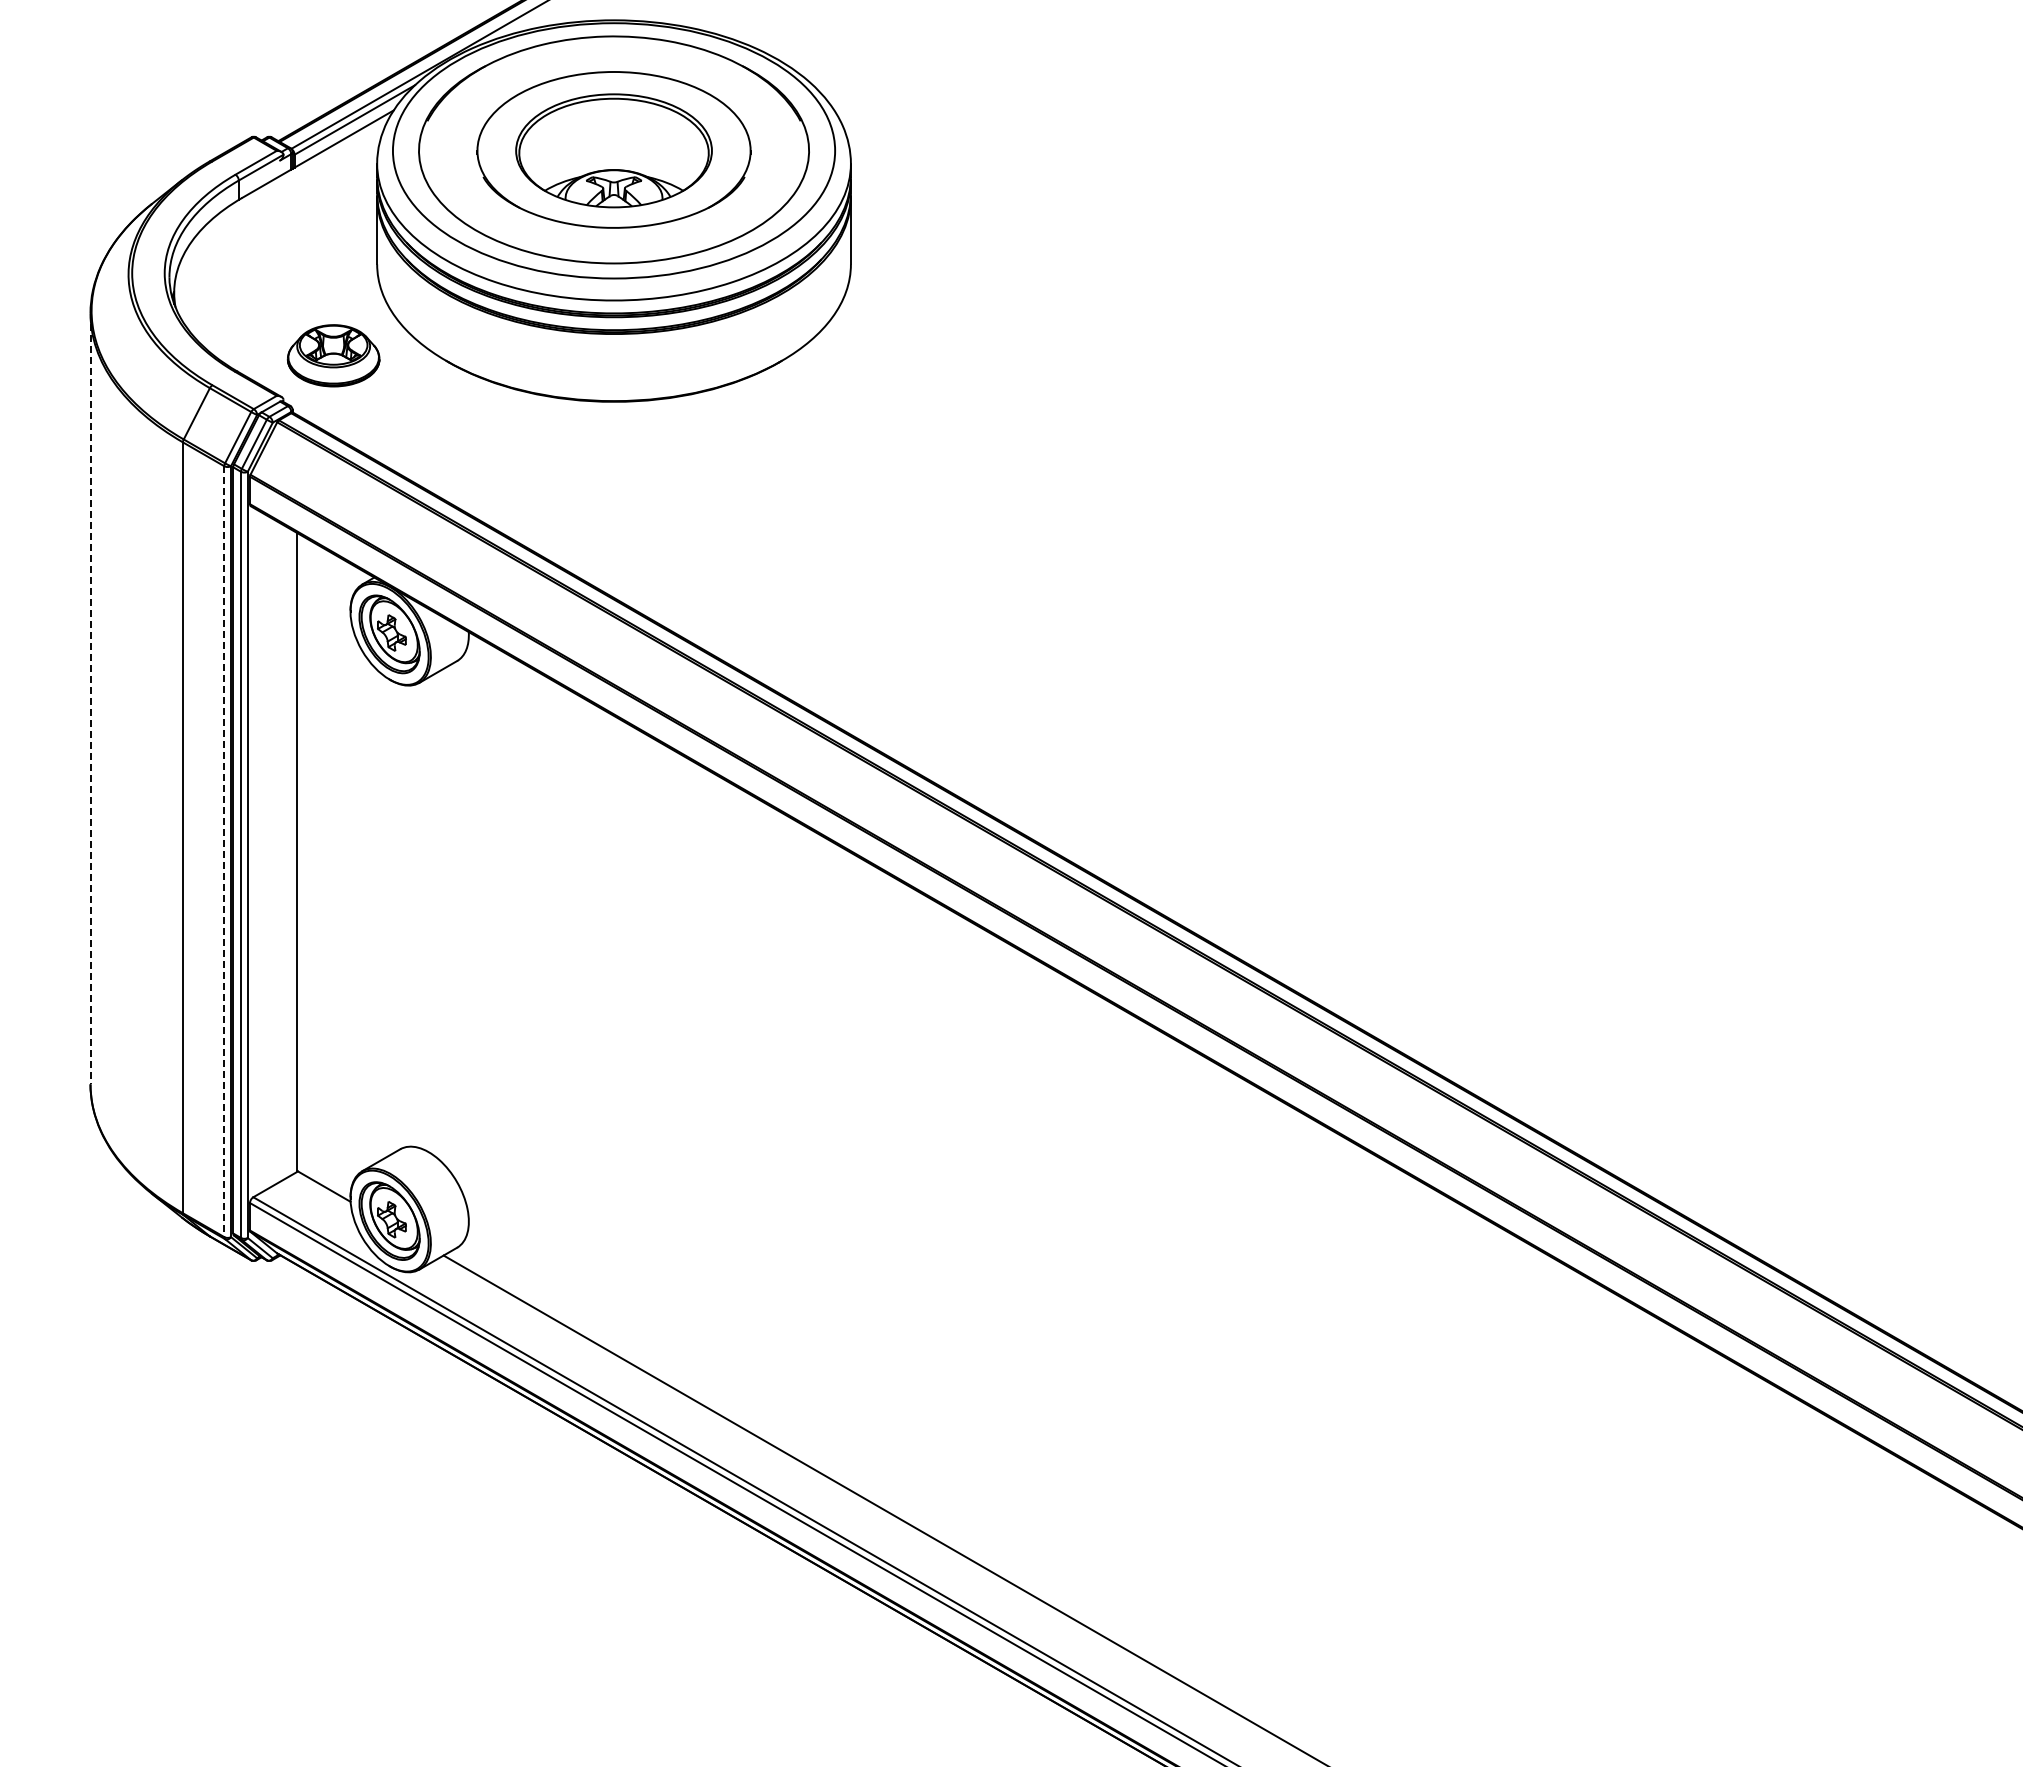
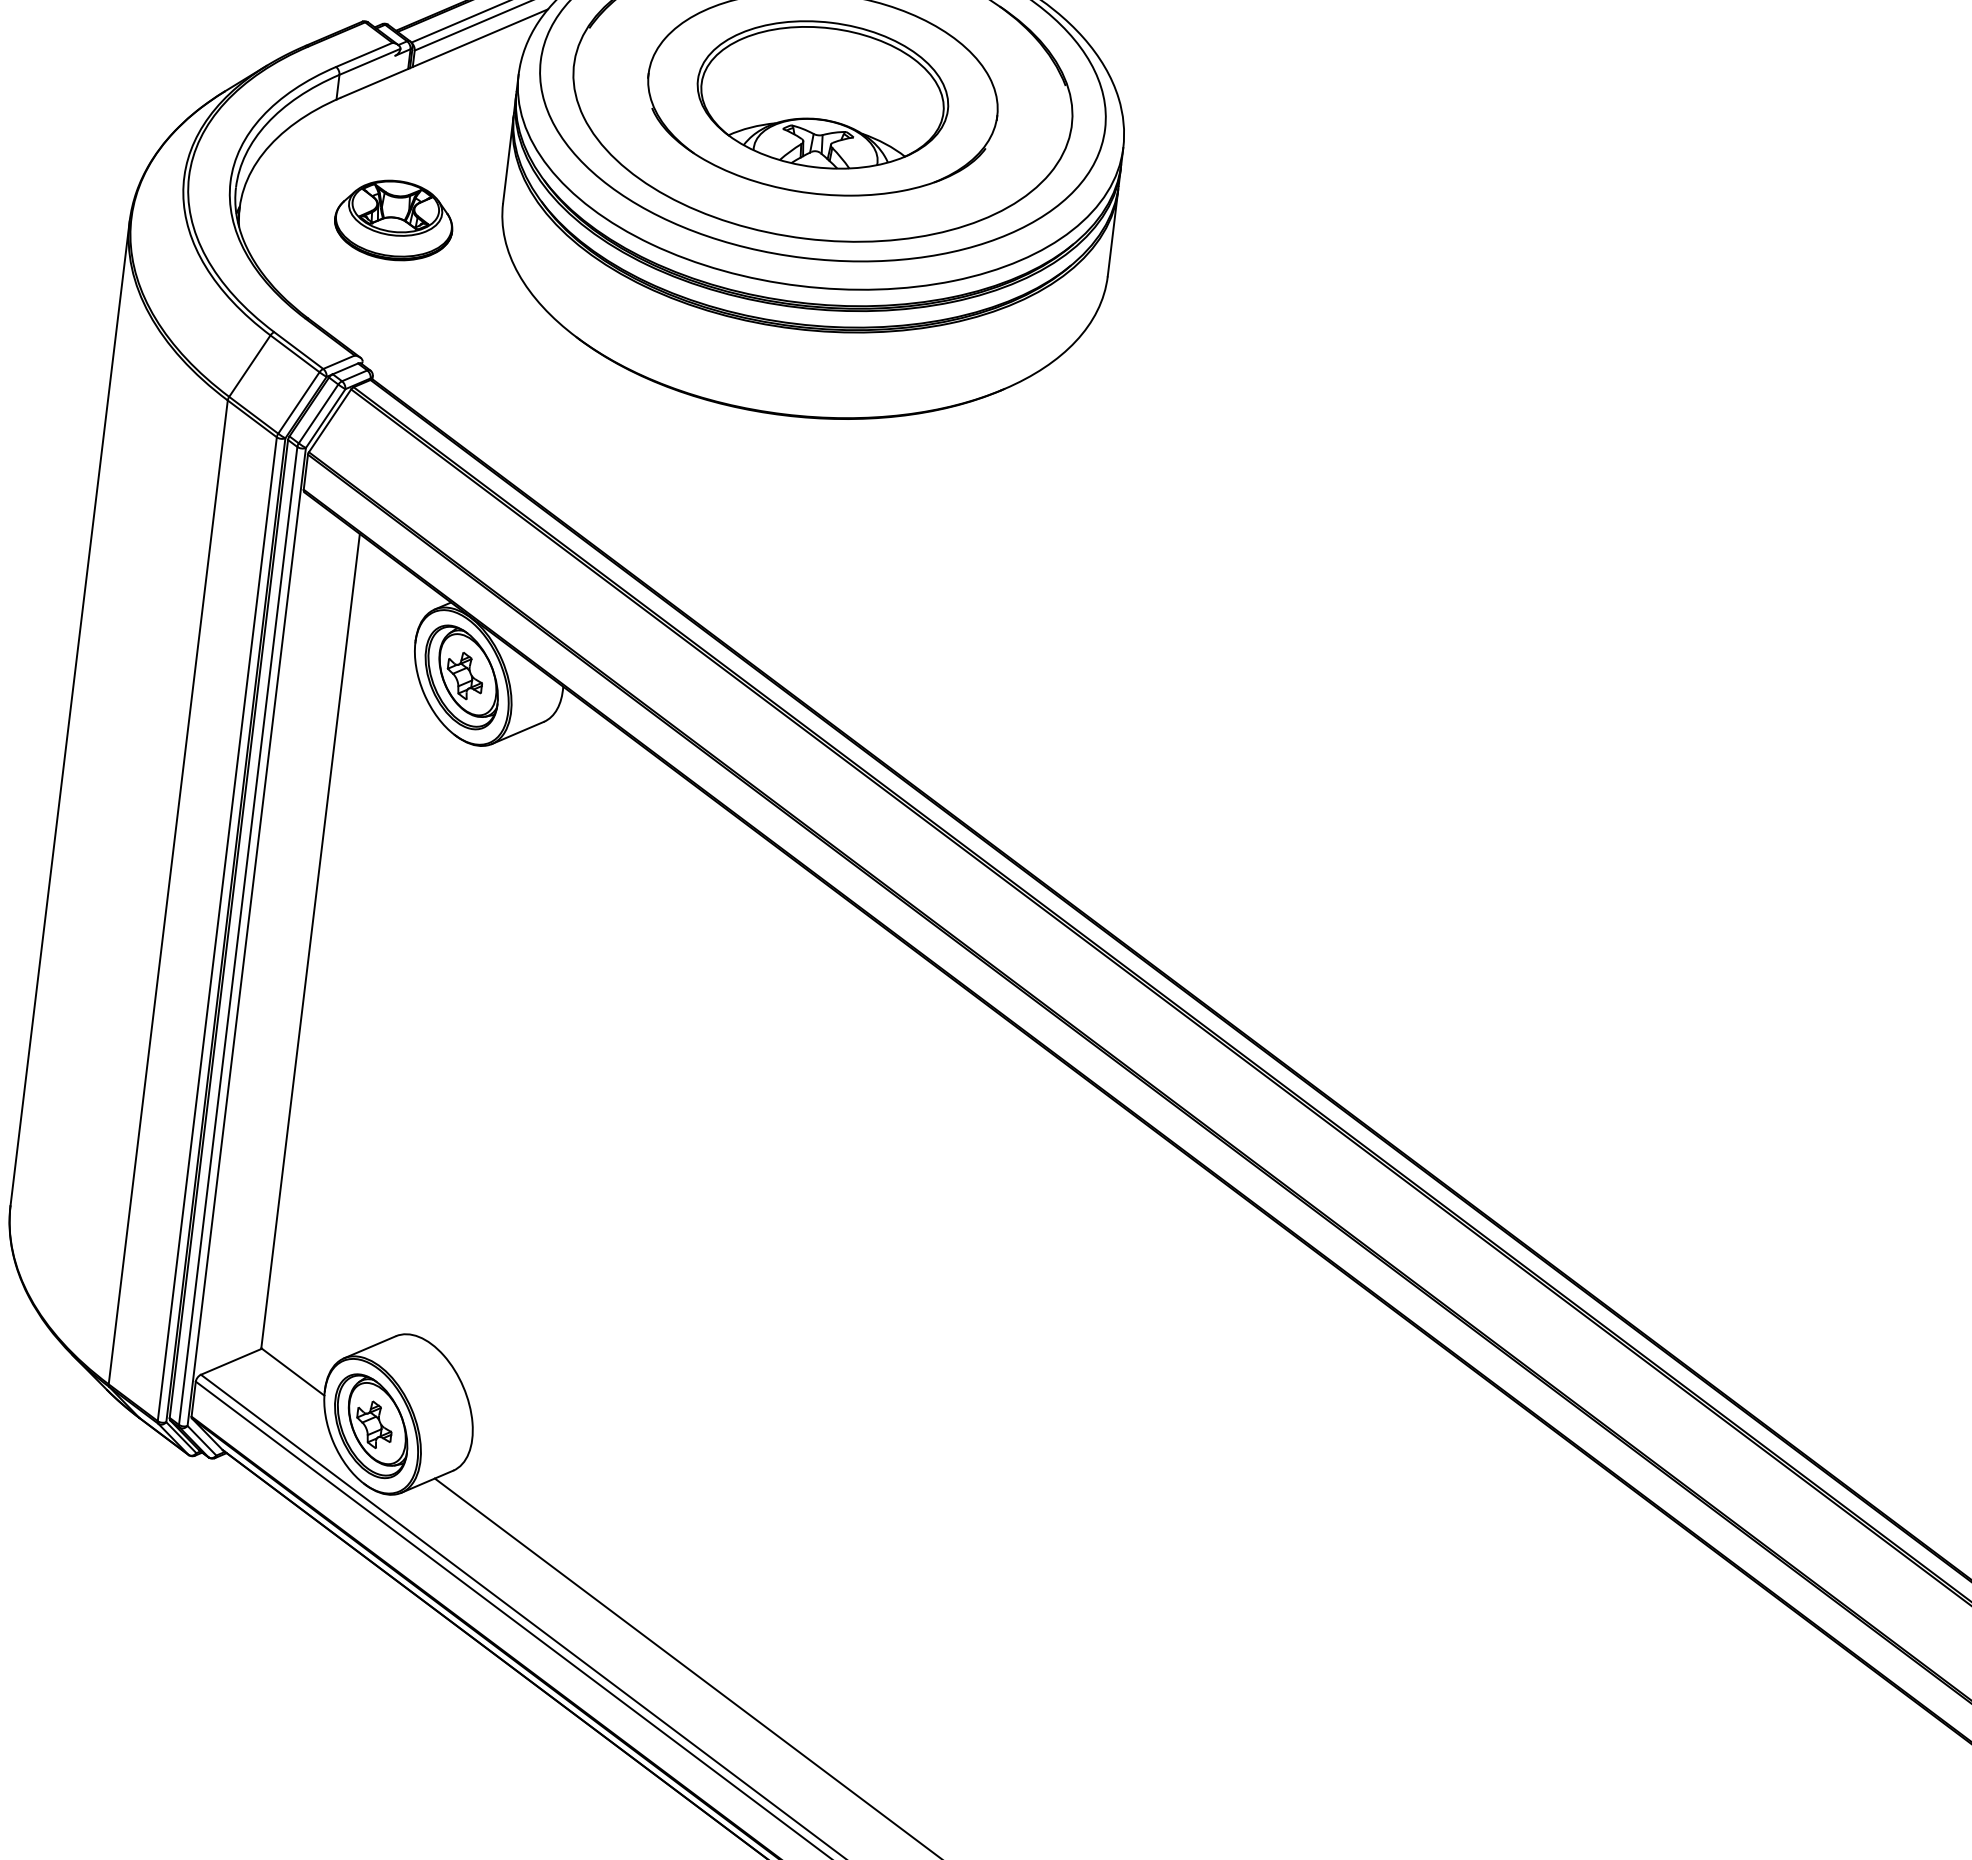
part: (333, 355) -> (394, 220), moved
line: (90, 699) -> (70, 714), dashed -> solid
line: (224, 852) -> (217, 930), dashed -> solid

